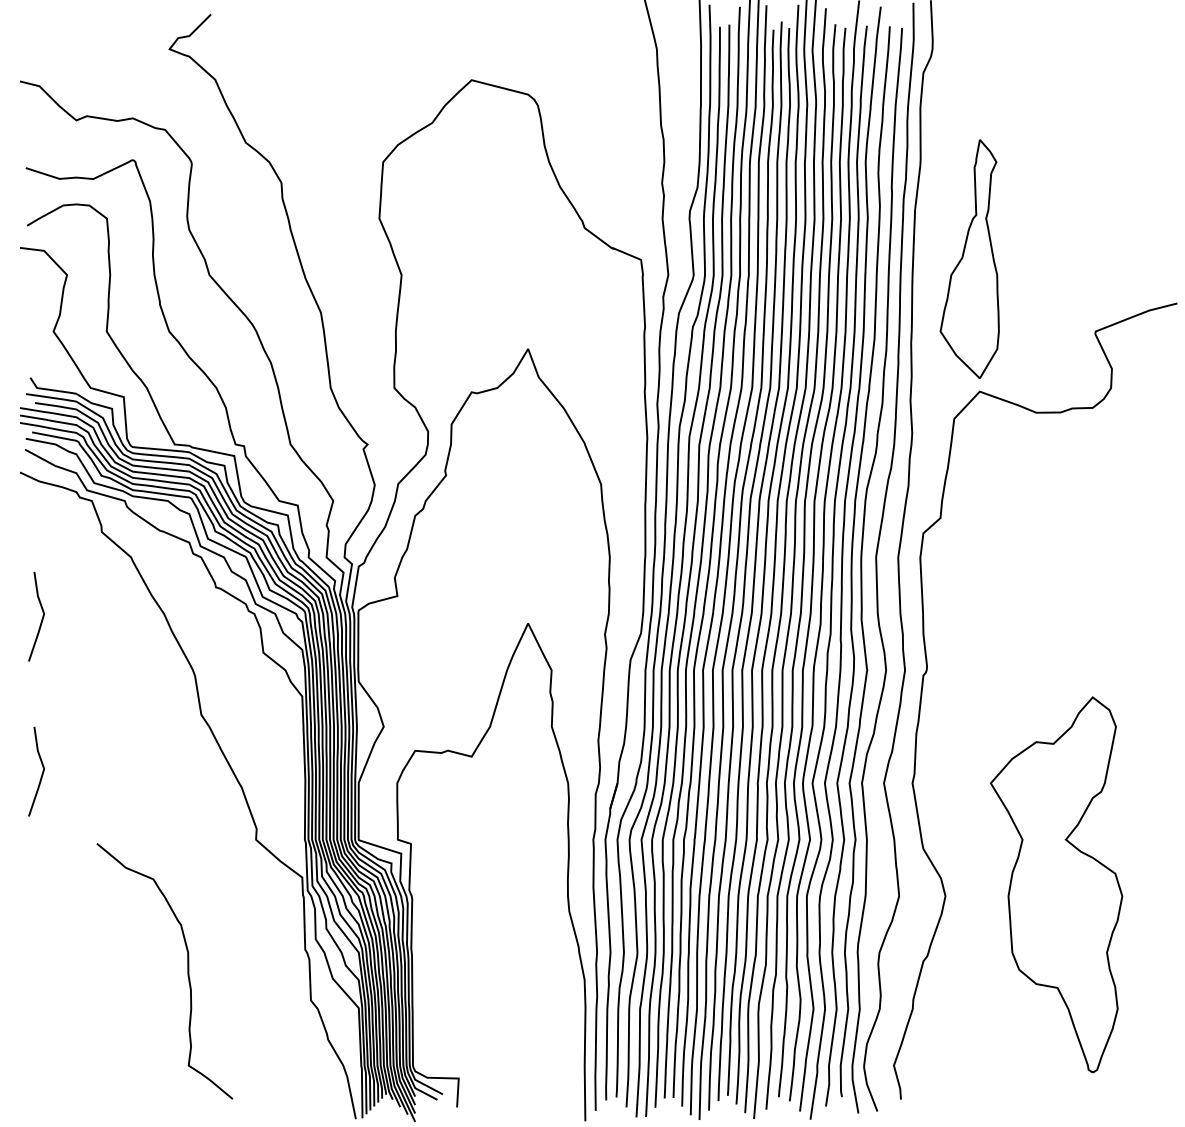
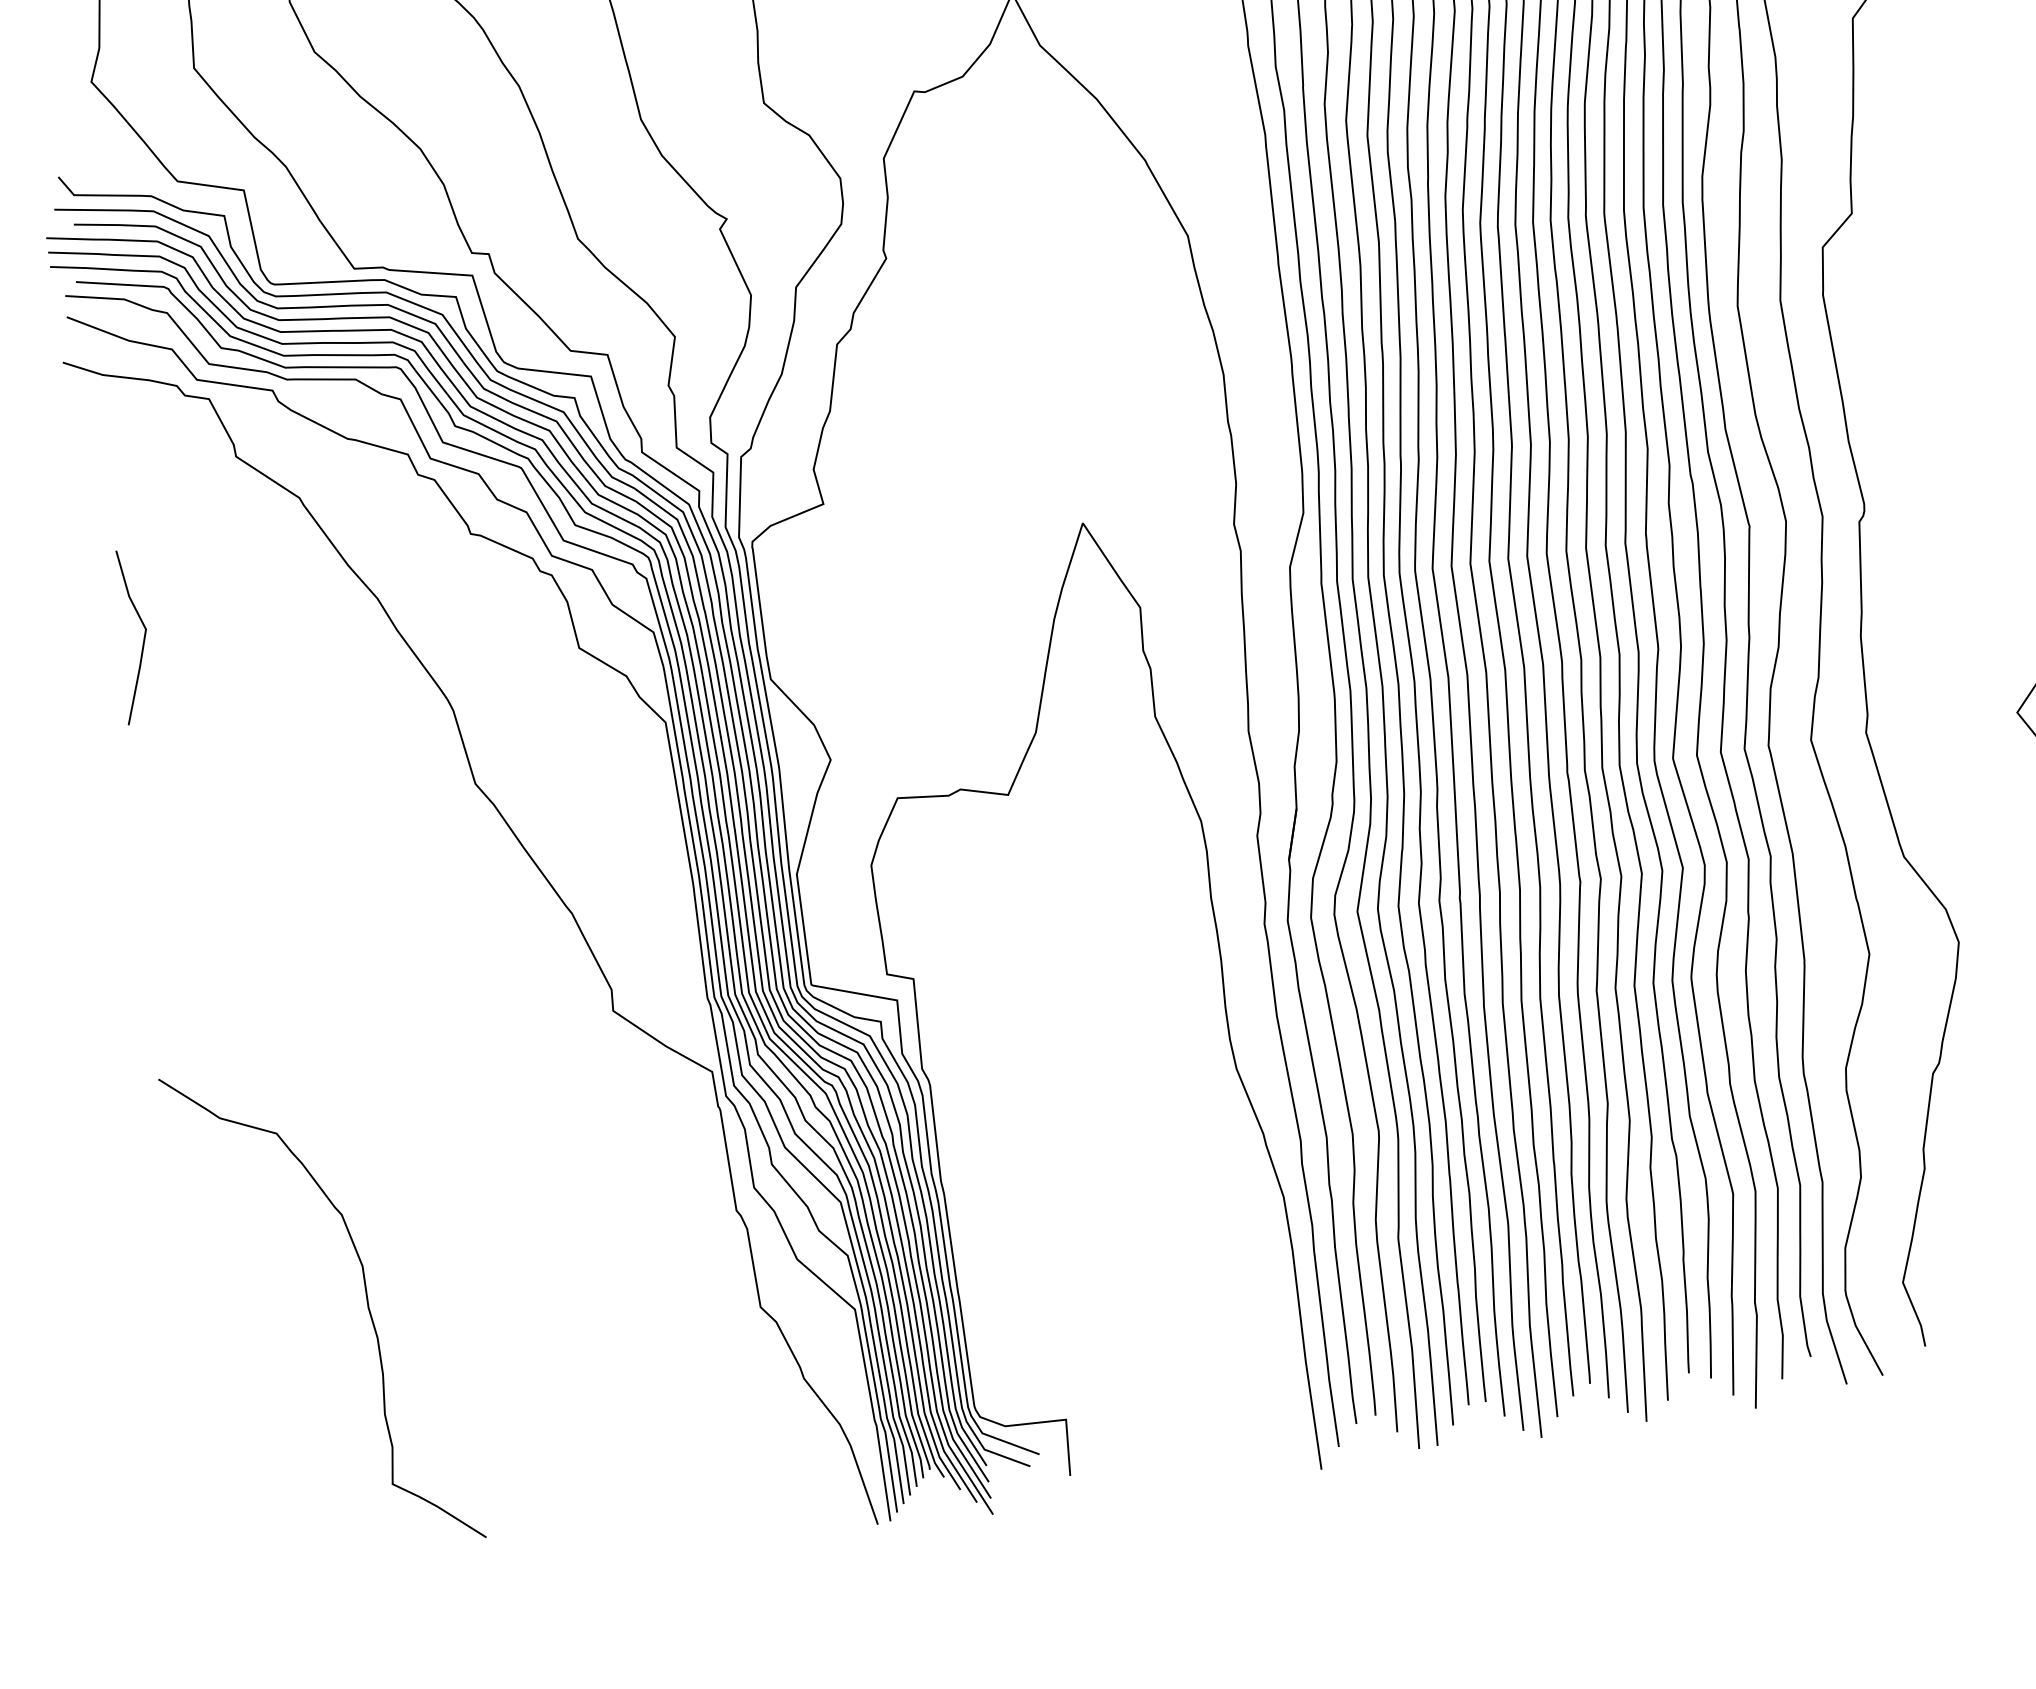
line: (41, 773) -> (181, 938), removed
curve: (187, 971) -> (366, 1302), moved

